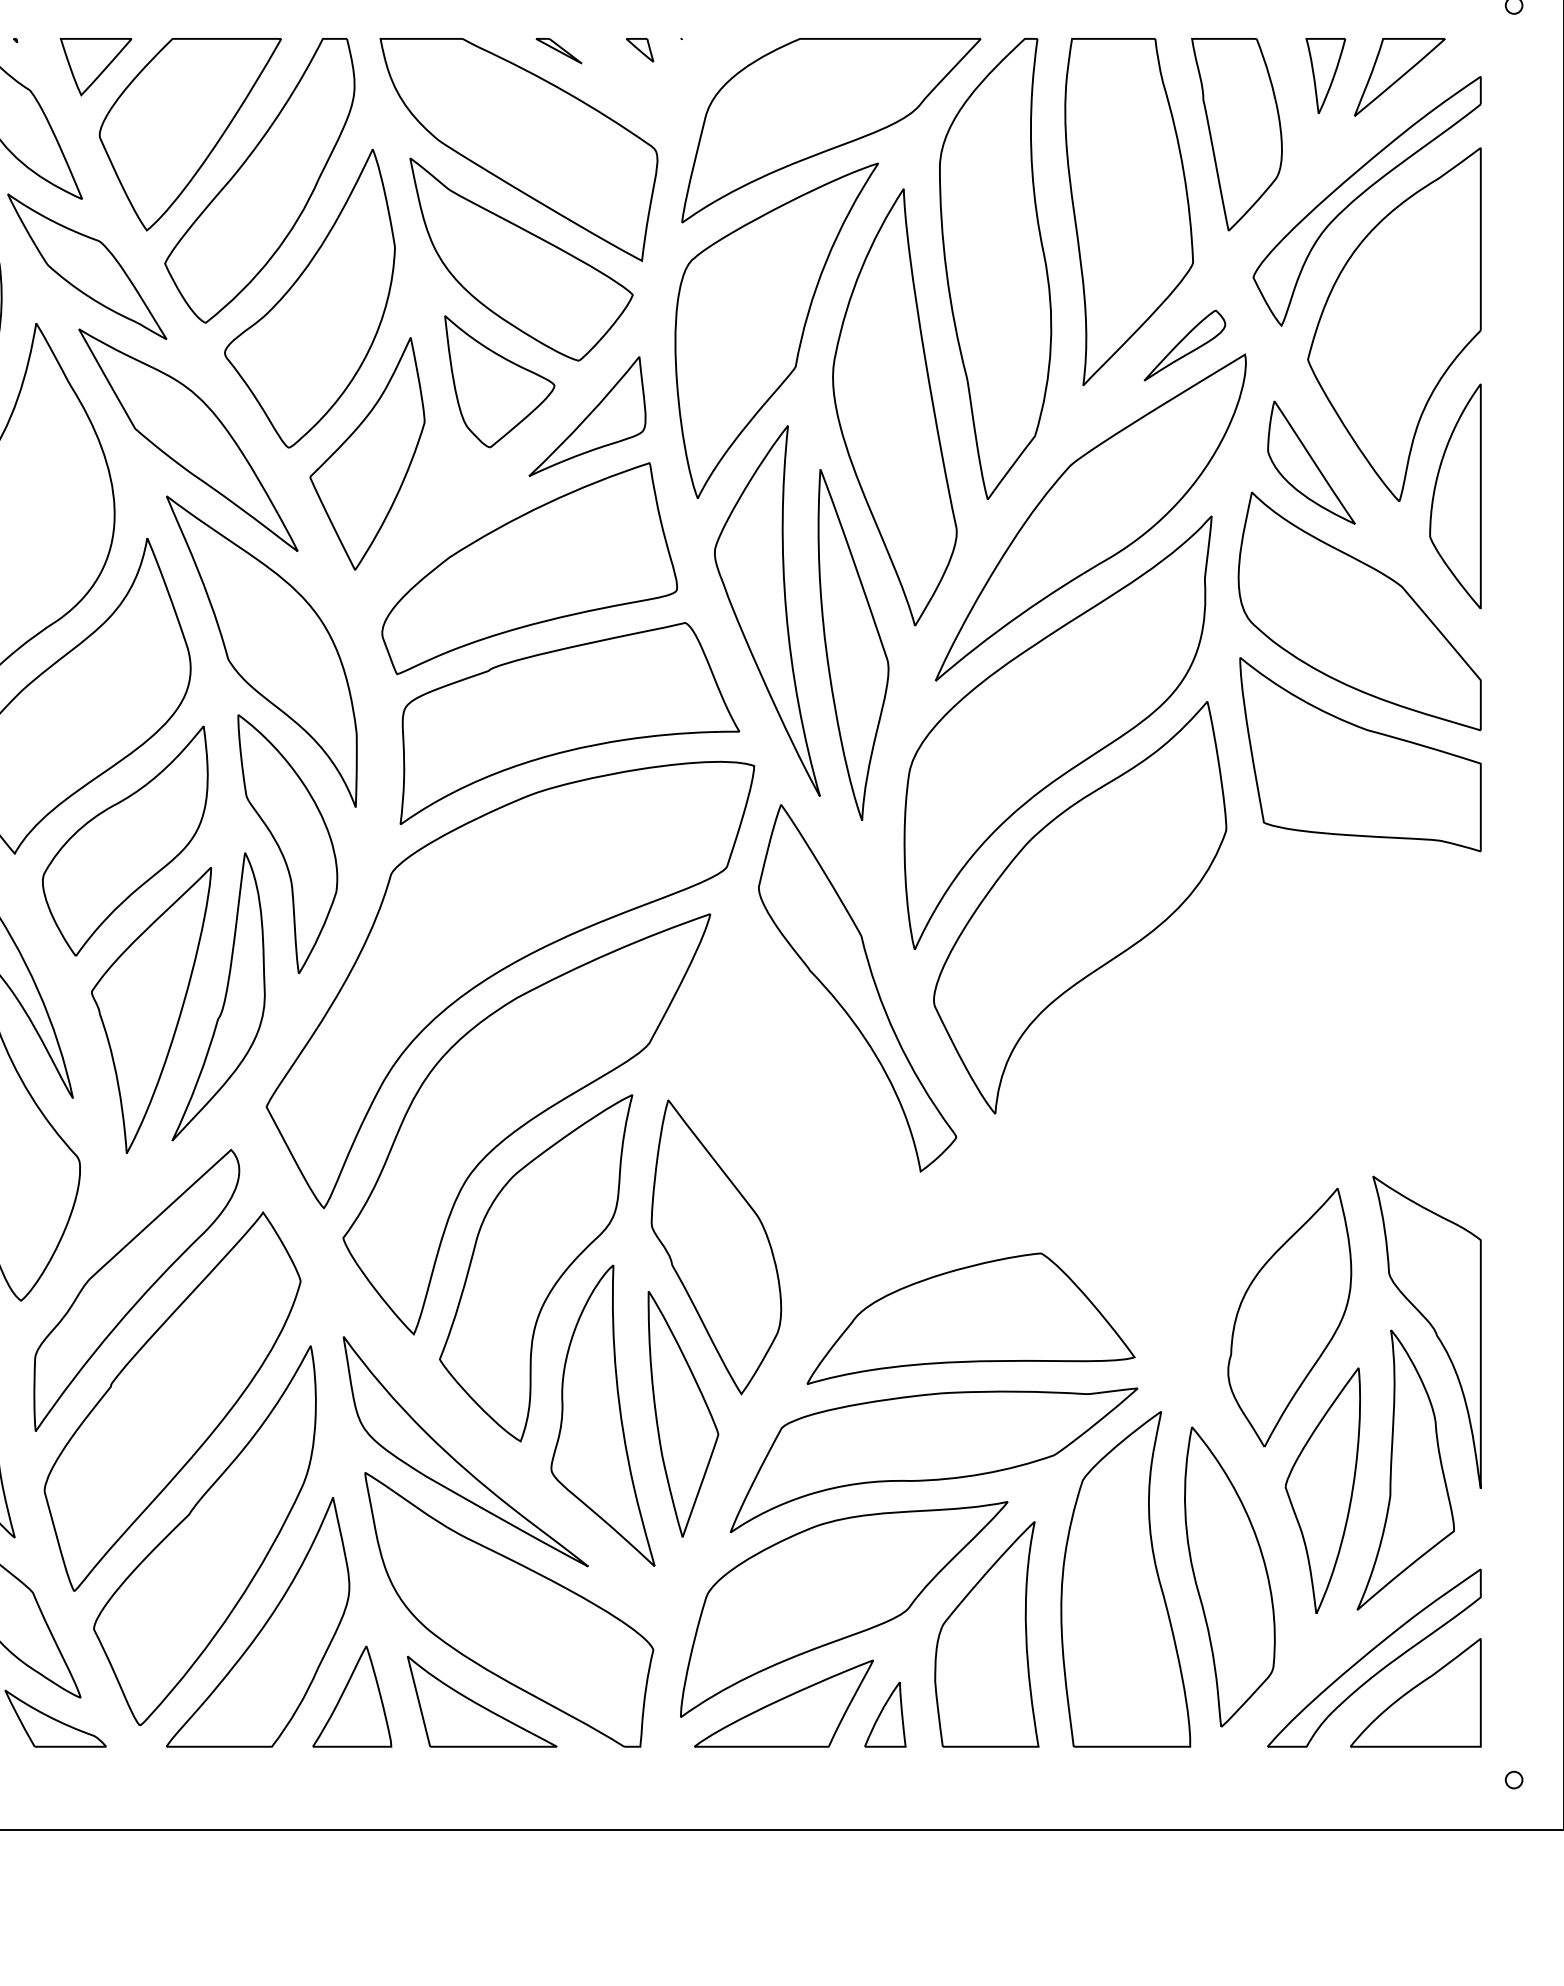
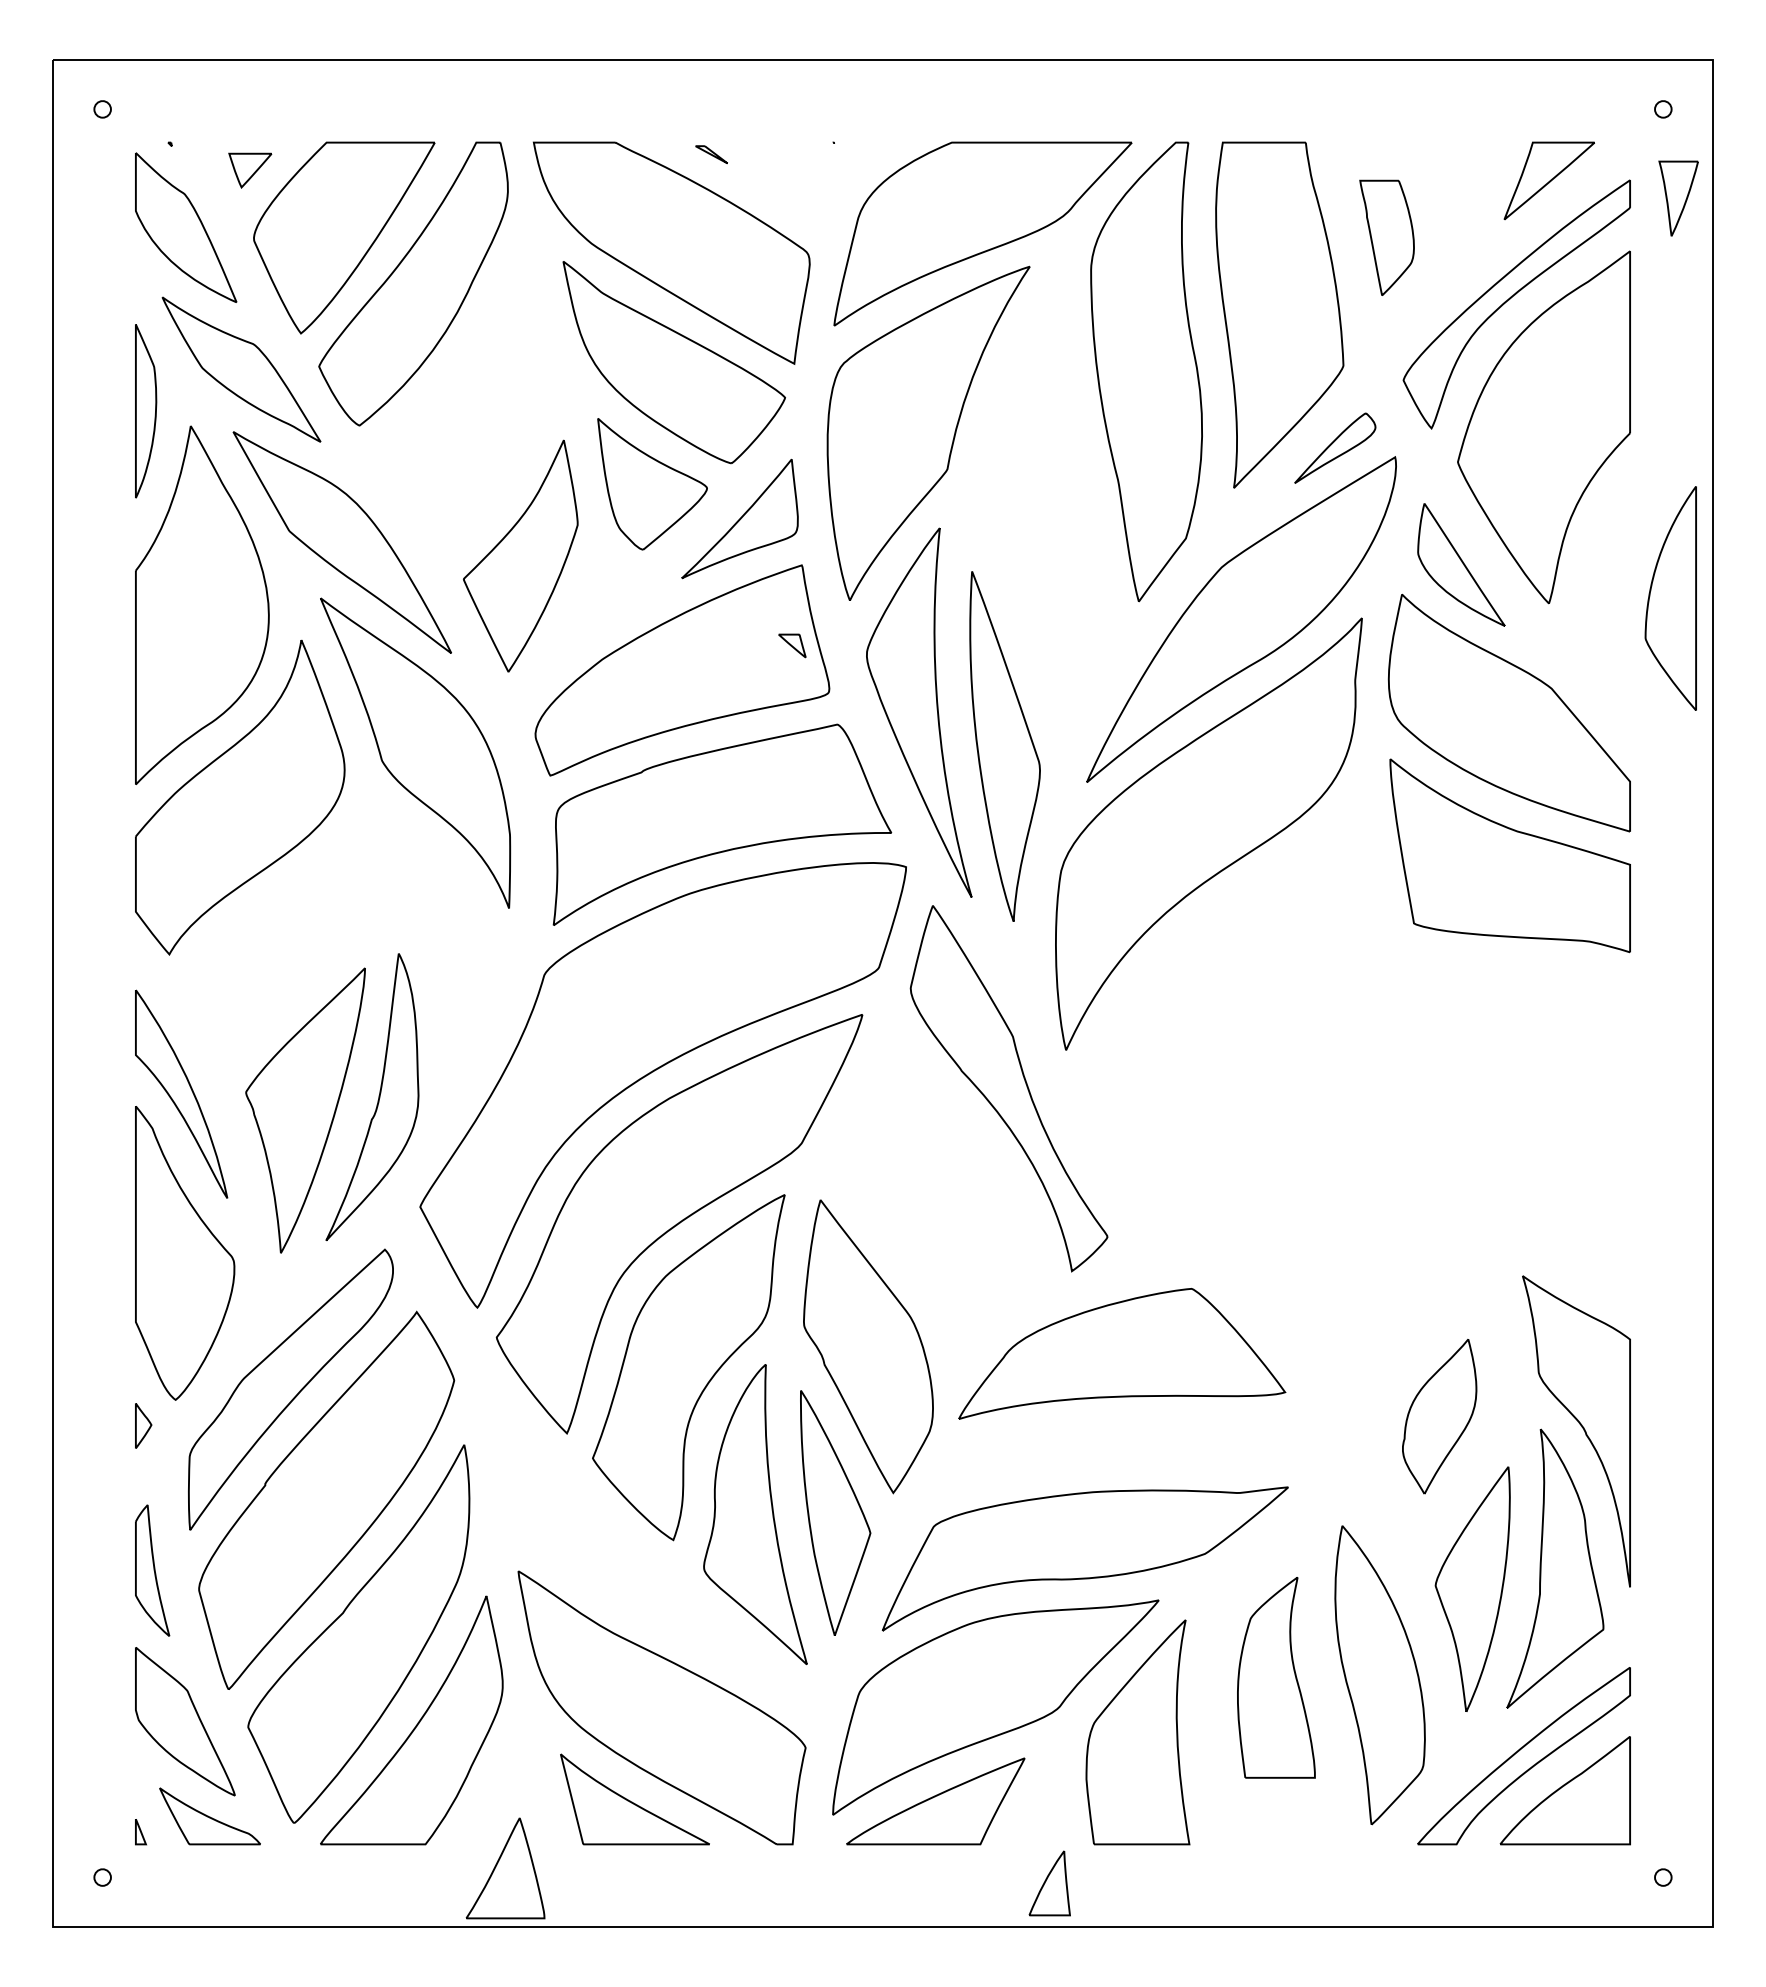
part: (640, 49) -> (792, 645), moved
part: (558, 50) -> (711, 154), size x0.7
part: (96, 66) -> (250, 170), size x0.6
part: (1325, 75) -> (1678, 198), moved
part: (1236, 134) -> (1386, 237), size x0.6
part: (309, 298) -> (463, 401), removed
part: (894, 407) -> (1045, 509), removed
part: (1455, 496) -> (1670, 598), moved
part: (125, 840) -> (279, 941), removed
part: (287, 843) -> (441, 944), removed
part: (1079, 907) -> (1230, 1008), removed
part: (1289, 1317) -> (1439, 1416), size x0.6
part: (971, 1318) -> (1122, 1353), moved
part: (456, 1459) -> (609, 1558), removed
part: (1125, 1579) -> (1276, 1677), size x0.6
part: (352, 1696) -> (505, 1868), moved
part: (885, 1714) -> (1049, 1883), moved

